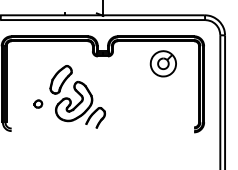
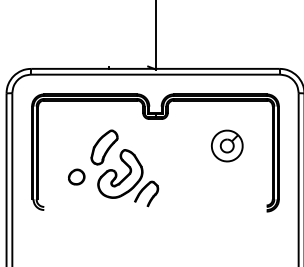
part: (163, 63) -> (227, 145), moved
part: (38, 103) -> (76, 176), size x1.67

